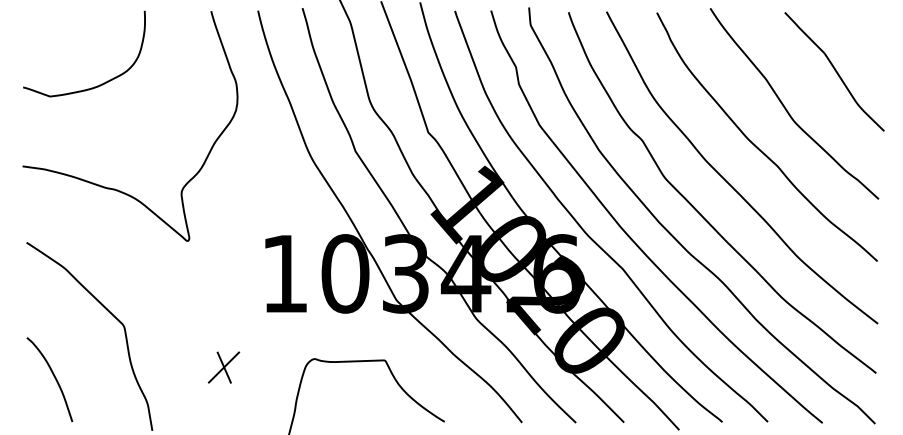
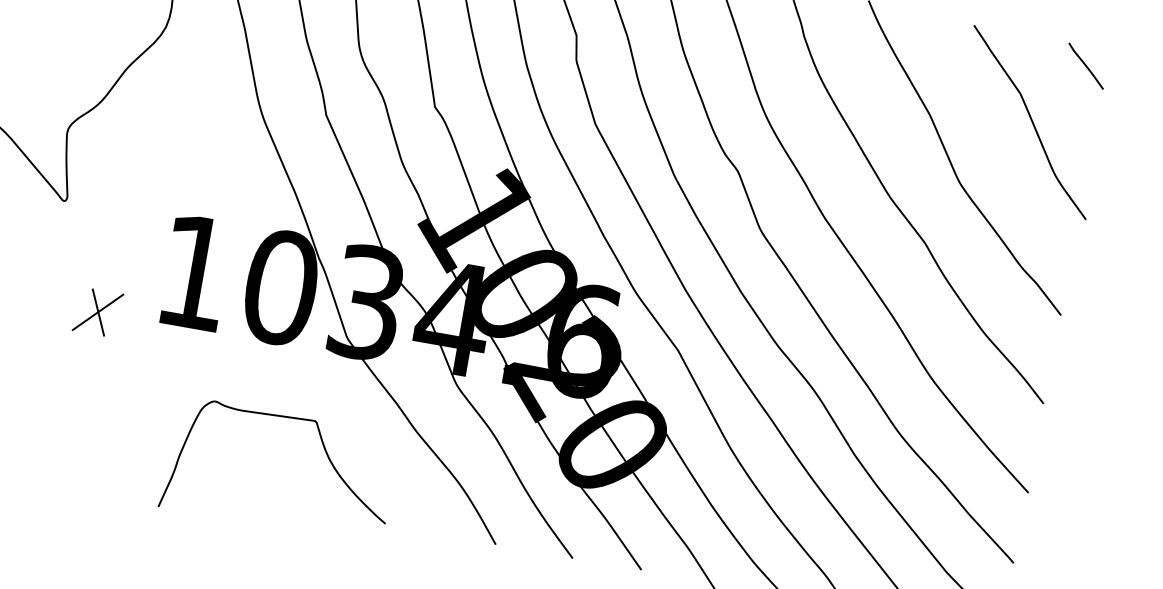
line: (865, 26) -> (1085, 65), added
part: (223, 367) -> (97, 312), moved

